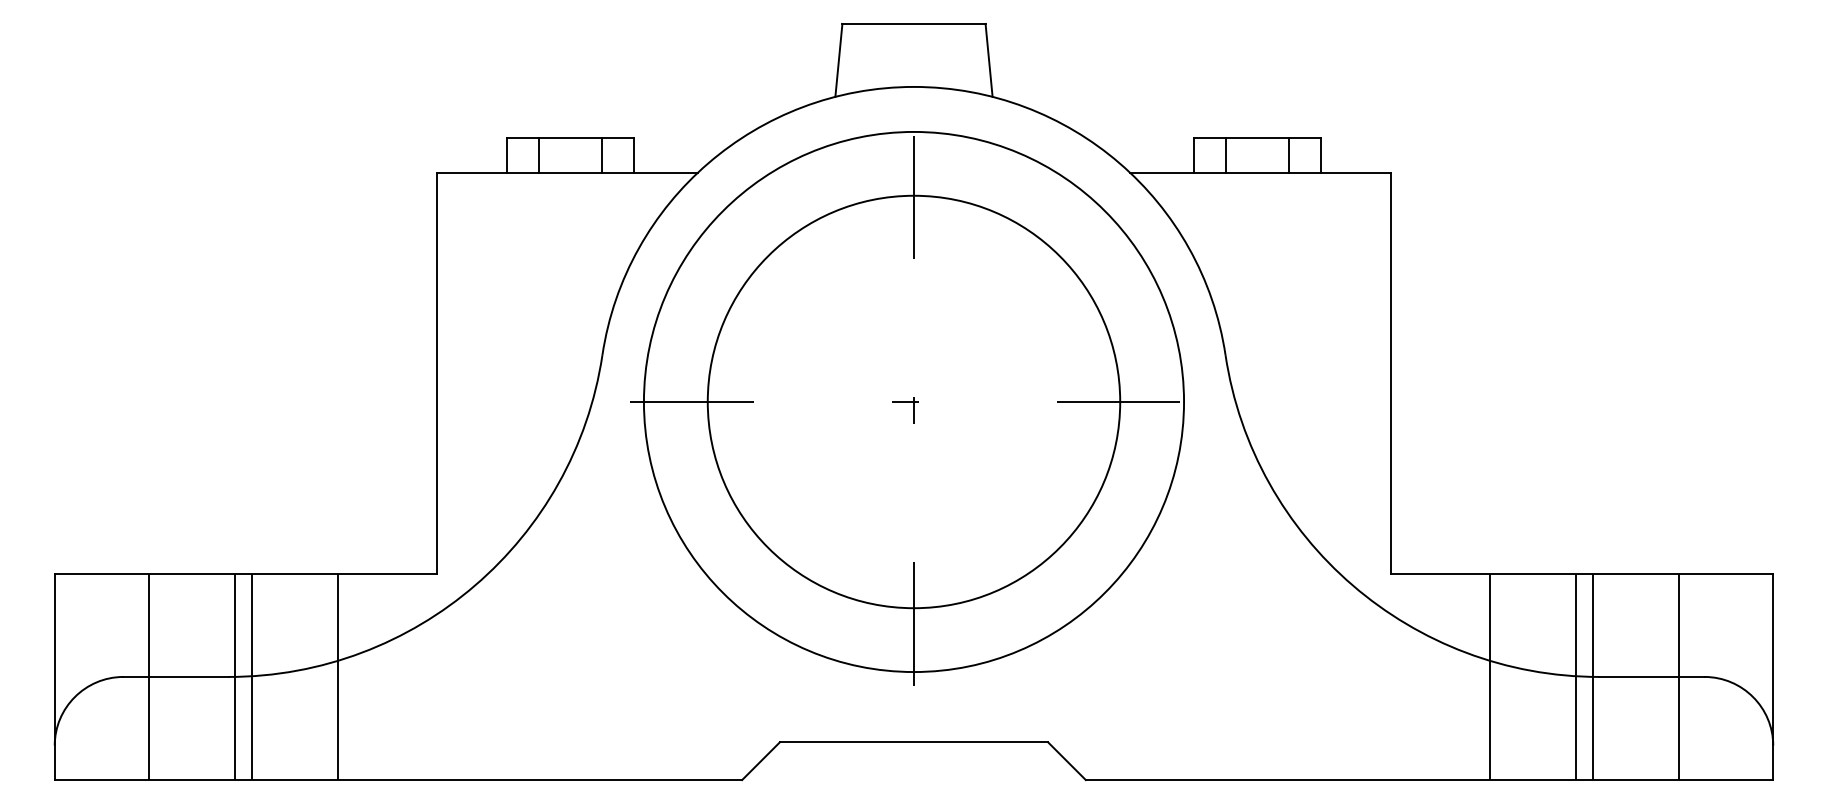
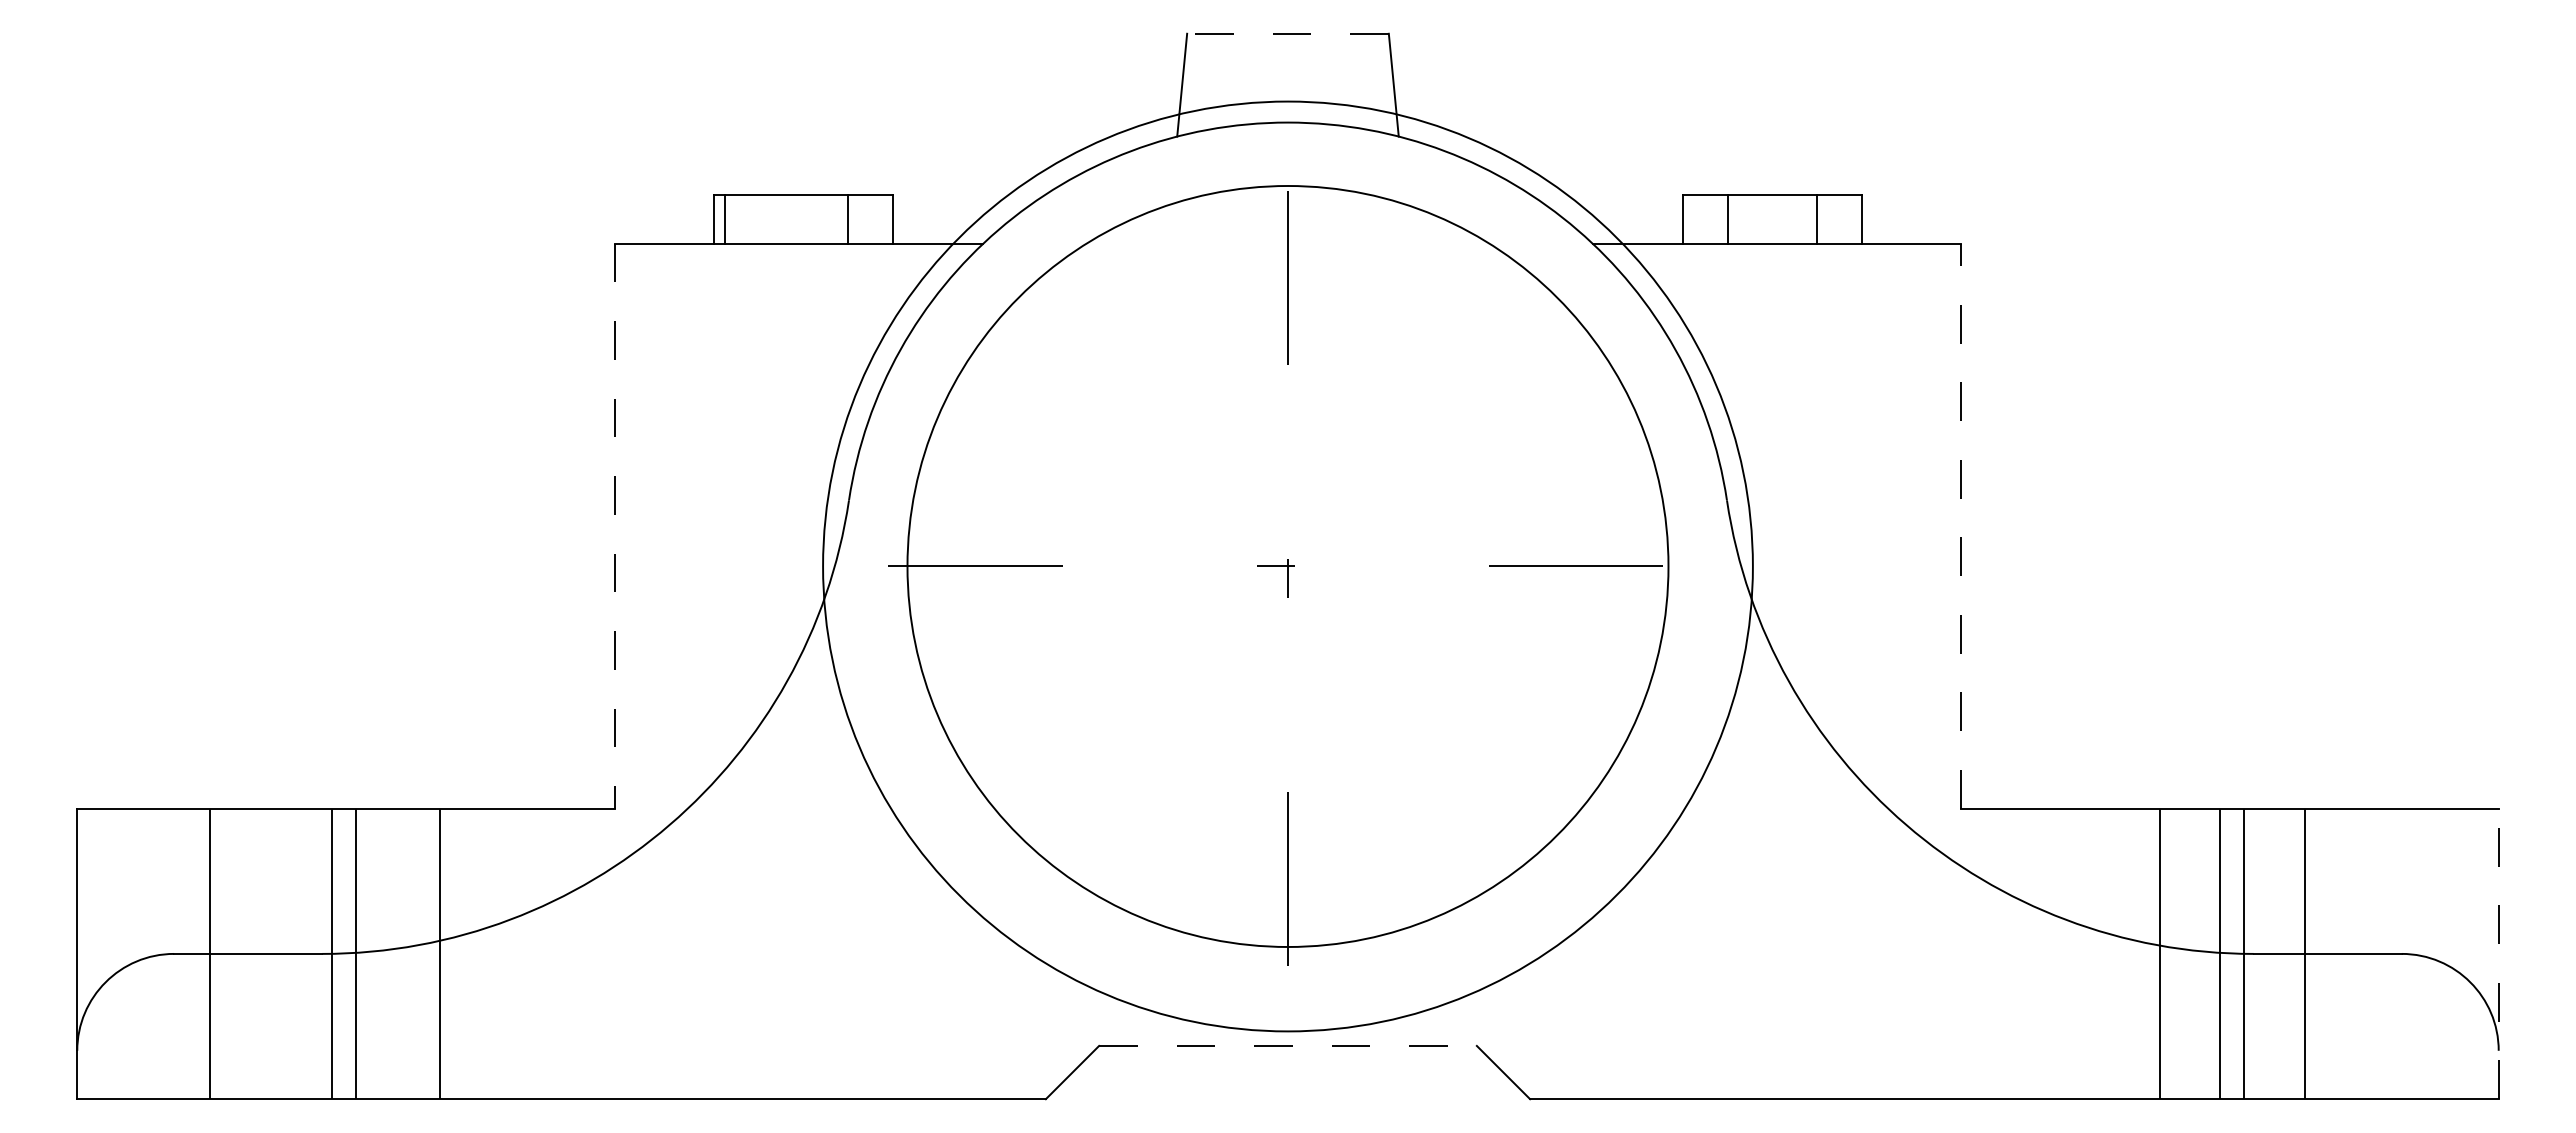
line: (914, 23) -> (1288, 33), solid -> dashed
line: (538, 155) -> (724, 219), moved
line: (1391, 372) -> (1960, 525), solid -> dashed
line: (436, 373) -> (615, 526), solid -> dashed
circle: (913, 402) -> (1287, 566), size x1.6
line: (338, 676) -> (439, 953), moved
line: (1489, 676) -> (2160, 953), moved
line: (1678, 676) -> (2304, 953), moved
line: (1773, 676) -> (2498, 953), solid -> dashed
line: (914, 741) -> (1288, 1045), solid -> dashed

